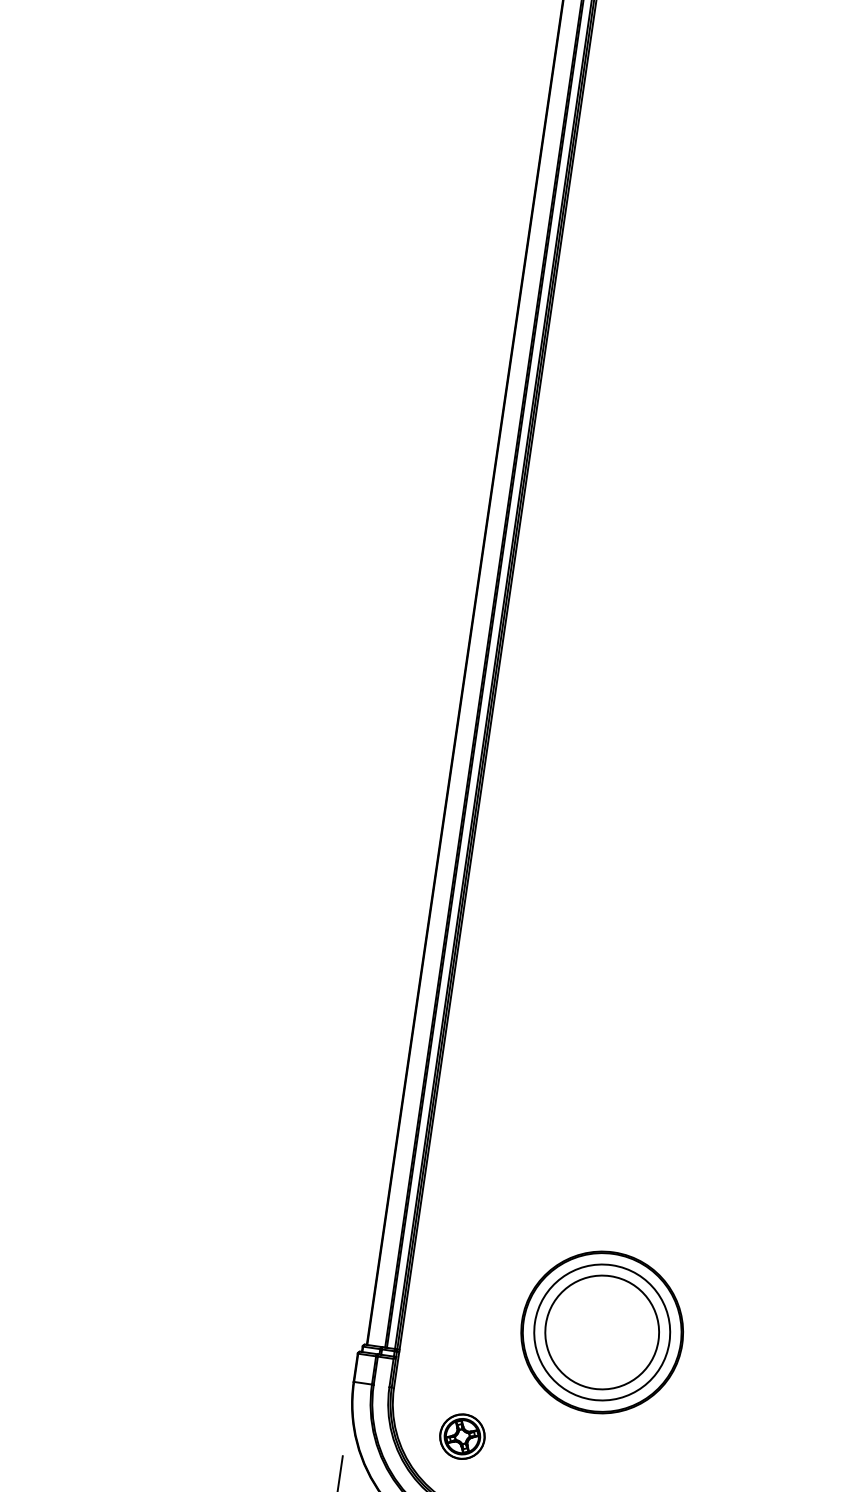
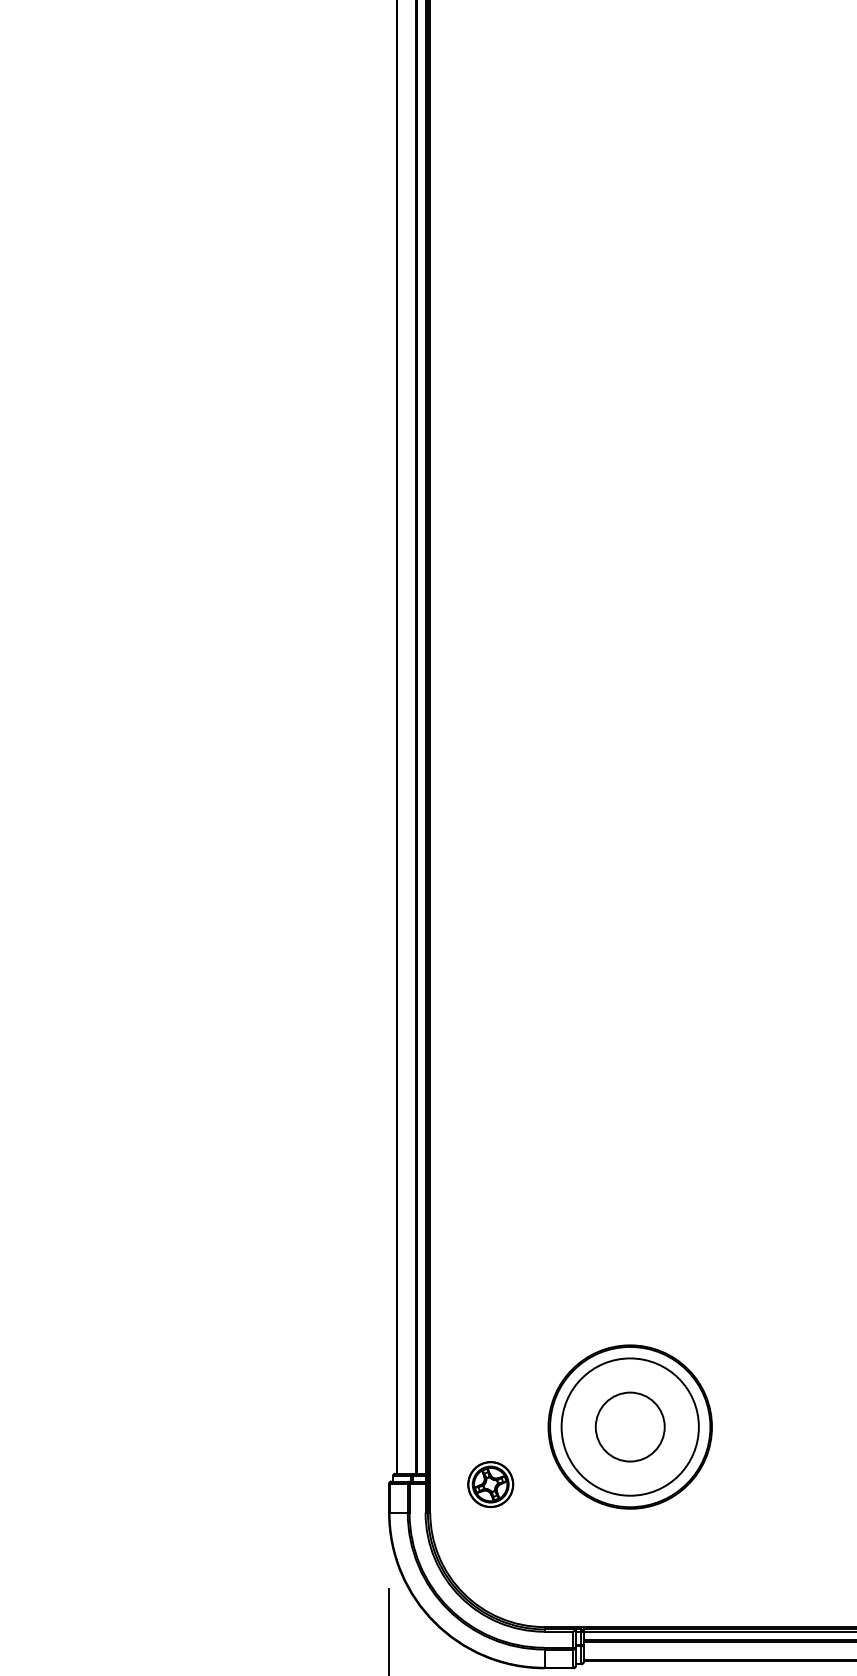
circle: (601, 1331) -> (629, 1426), size x0.6
part: (462, 1436) -> (490, 1484), moved

